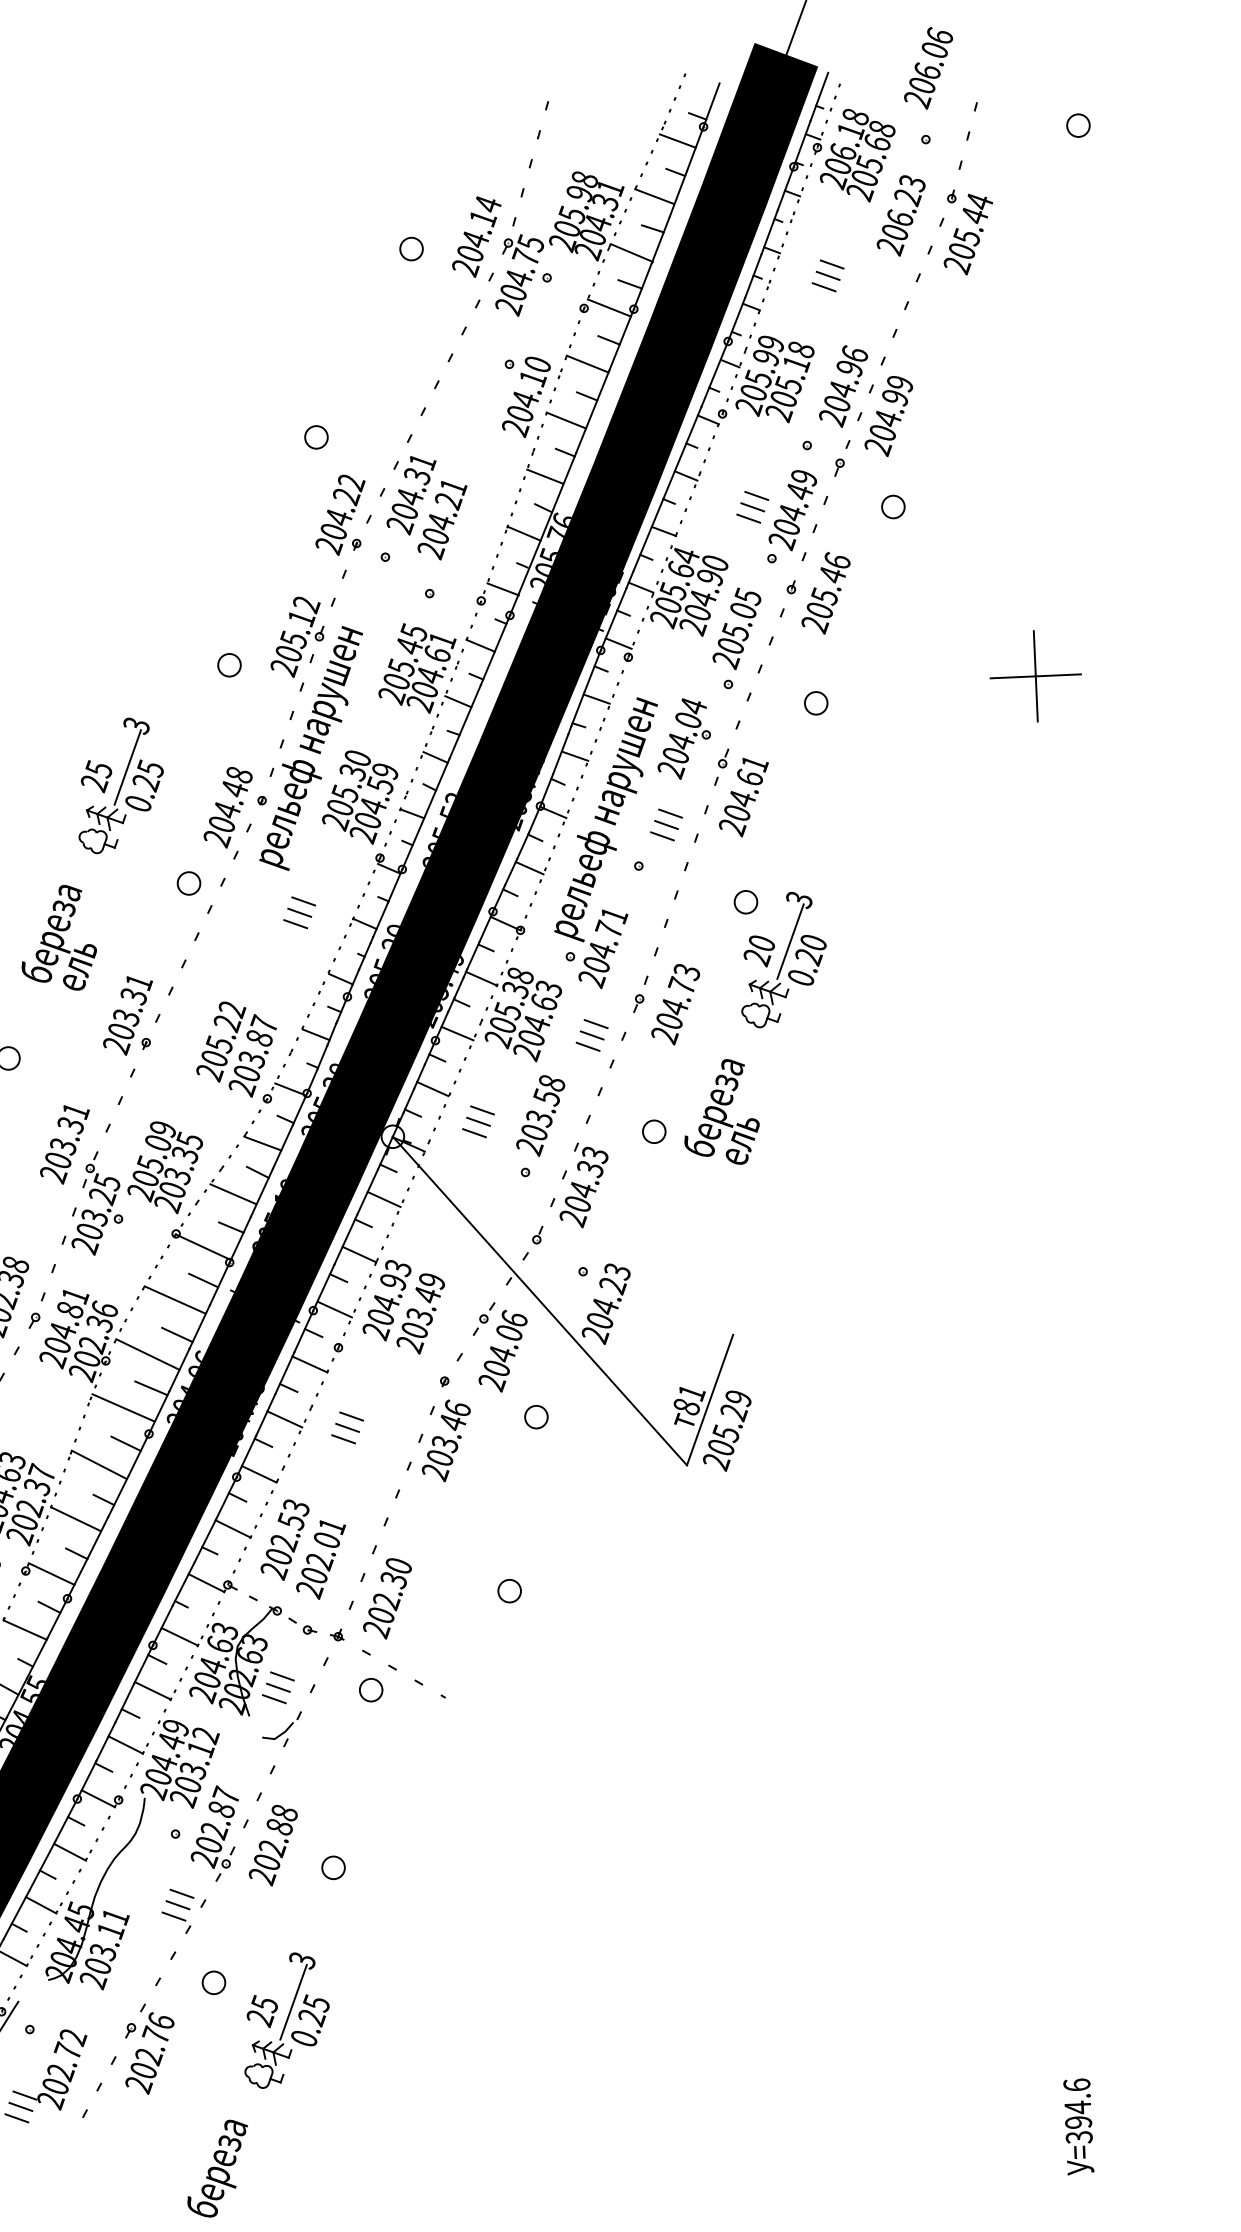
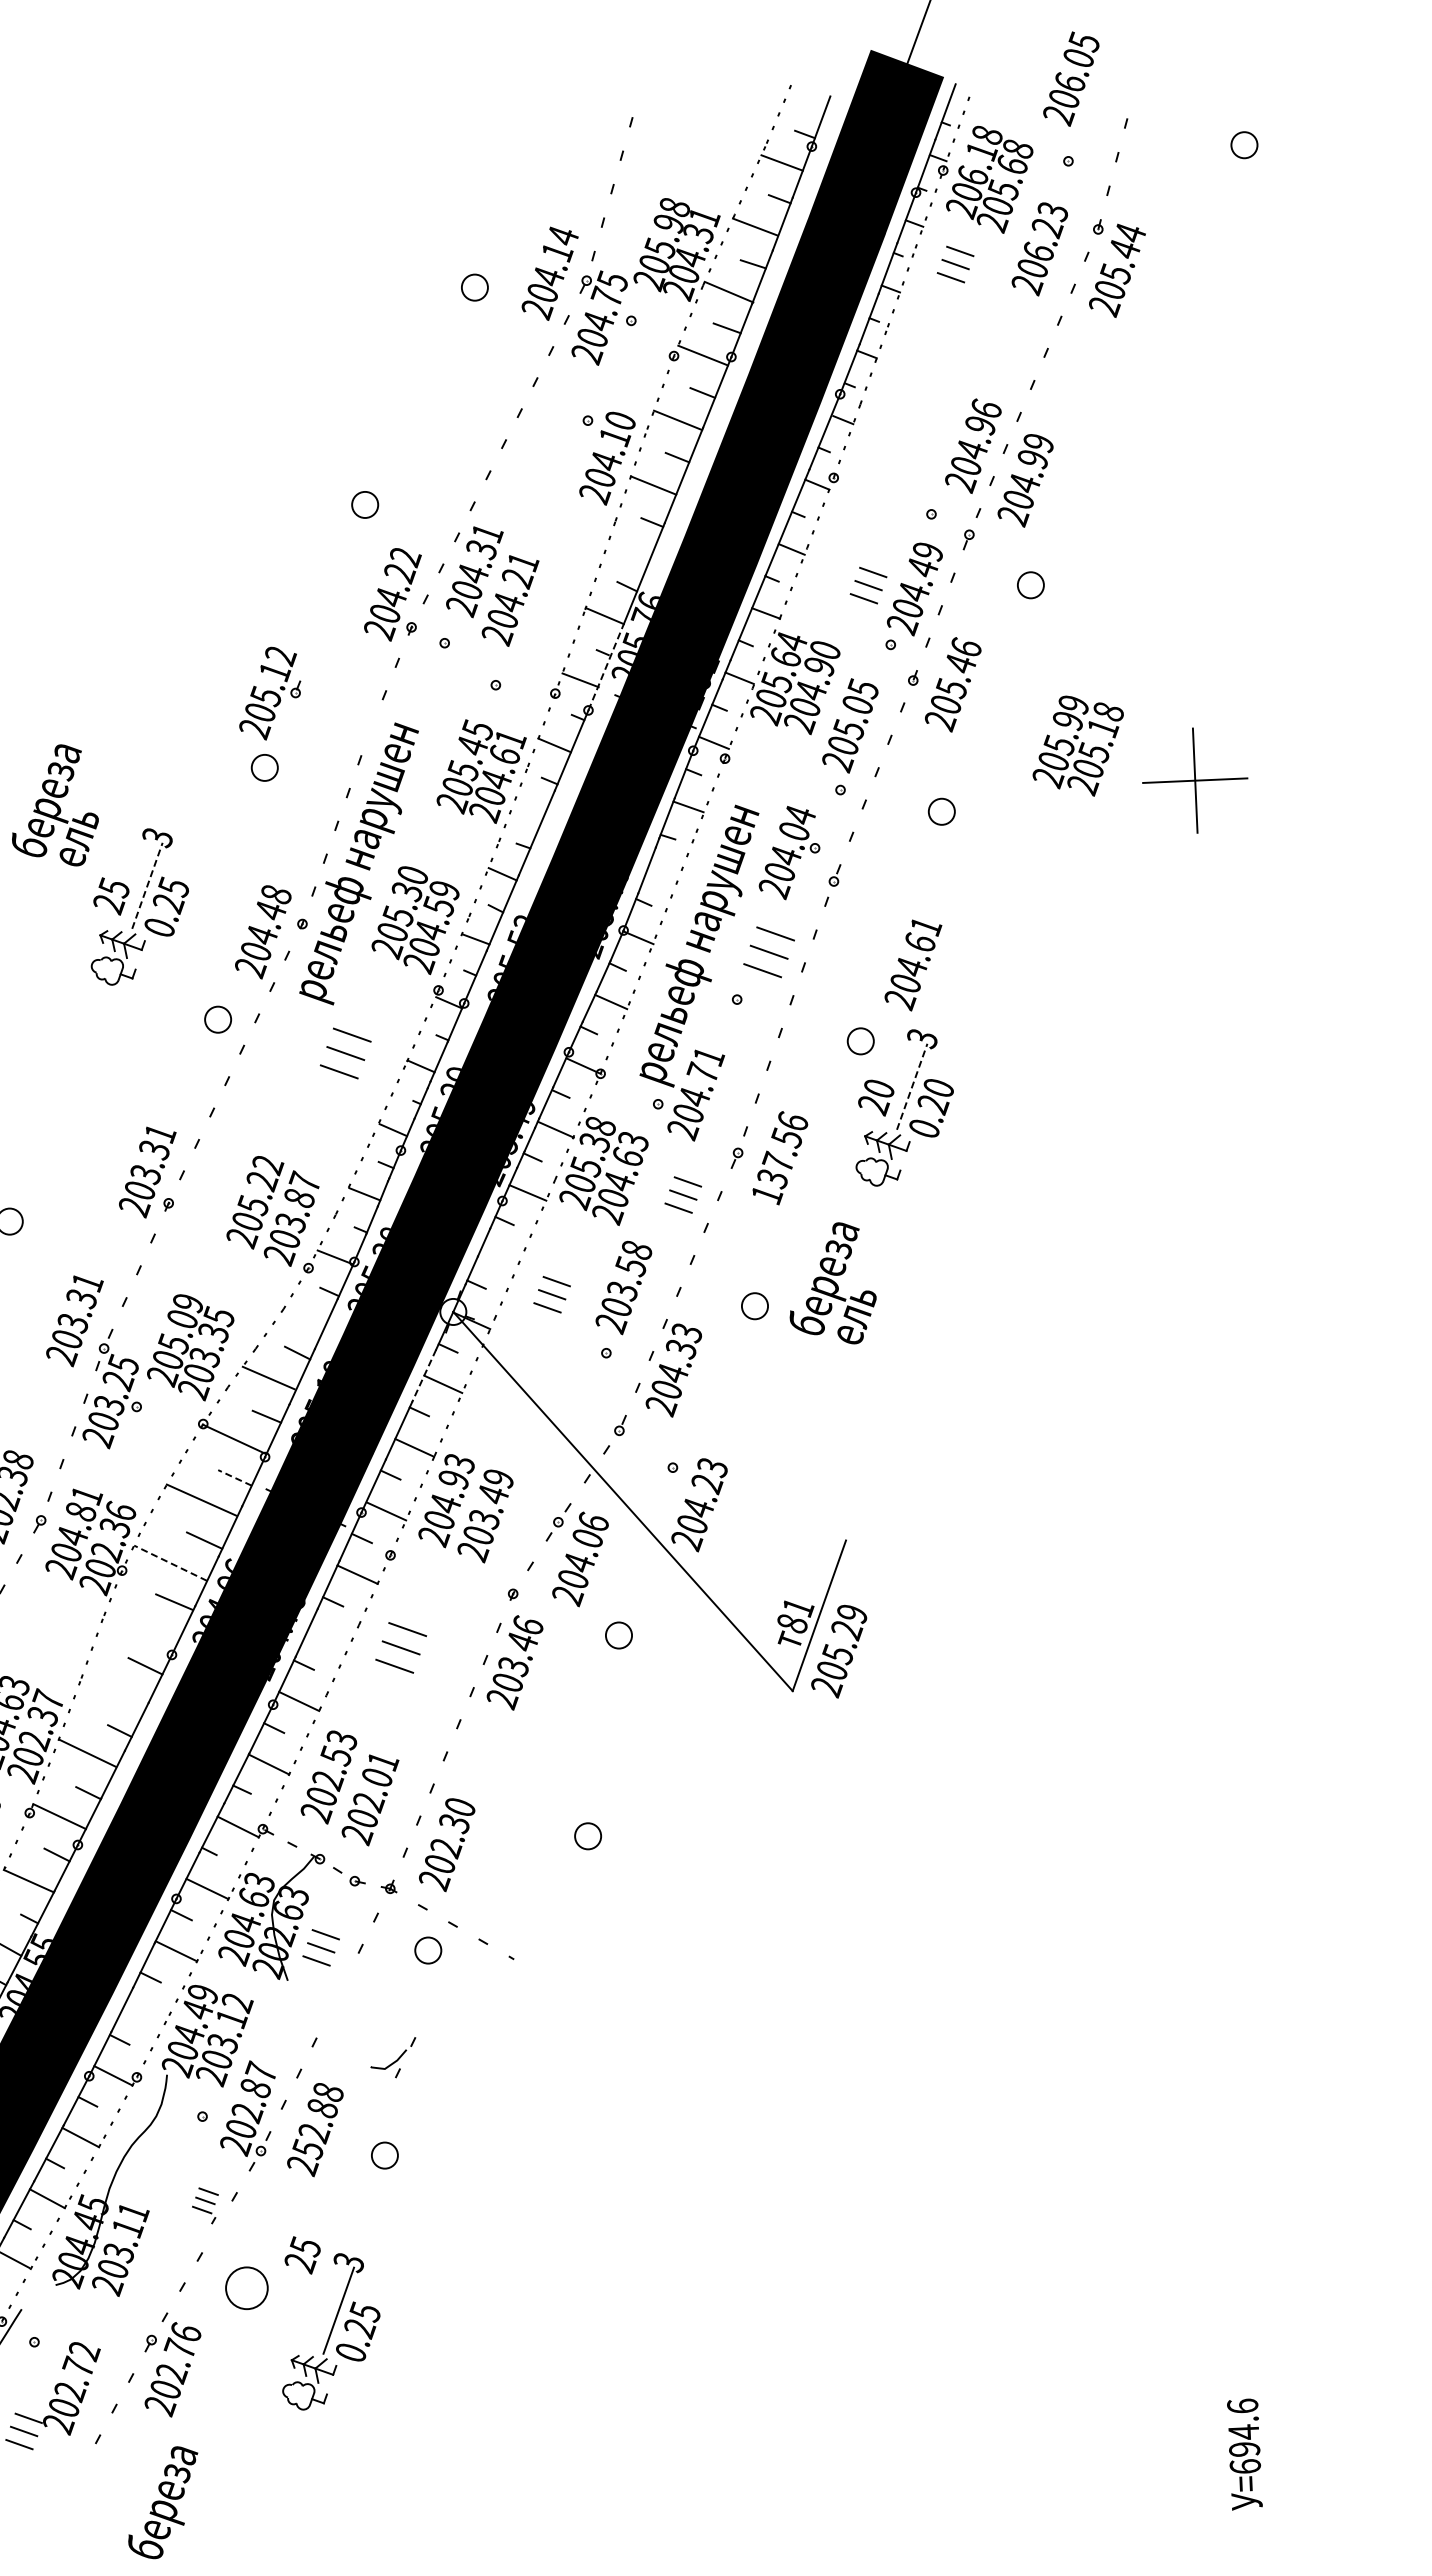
text: (938, 35) -> (1083, 41), 206.06 -> 206.05
part: (828, 275) -> (955, 264), moved
text: (774, 378) -> (1077, 745), moved
line: (544, 476) -> (628, 550), removed
line: (525, 578) -> (606, 667), solid -> dashed
part: (297, 637) -> (270, 693), moved
line: (458, 701) -> (528, 809), removed
line: (575, 755) -> (663, 872), removed
line: (127, 767) -> (147, 885), solid -> dashed
text: (743, 797) -> (913, 965), moved
part: (665, 824) -> (768, 951), size x1.4
part: (299, 912) -> (345, 1053), size x1.4
text: (59, 937) -> (55, 805), moved
line: (790, 941) -> (912, 1086), solid -> dashed
text: (675, 1003) -> (779, 1158), 204.73 -> 137.56
line: (432, 1088) -> (499, 1256), removed
line: (263, 1143) -> (303, 1319), removed
line: (367, 1191) -> (424, 1375), solid -> dashed
line: (203, 1280) -> (234, 1477), solid -> dashed
line: (147, 1354) -> (170, 1563), solid -> dashed
line: (123, 1407) -> (142, 1624), removed
line: (284, 1418) -> (328, 1637), removed
part: (347, 1427) -> (400, 1647), size x1.4
line: (98, 1464) -> (113, 1690), removed
part: (282, 1729) -> (393, 2057), moved
line: (125, 1744) -> (144, 2013), removed
text: (266, 1862) -> (307, 2149), 202.88 -> 252.88
part: (178, 1911) -> (205, 2205), size x0.7
circle: (213, 1983) -> (246, 2288), size x1.6
text: (262, 2011) -> (302, 2255), moved
text: (1079, 2137) -> (1245, 2466), =394.6 -> =694.6
text: (217, 2168) -> (163, 2502), moved

